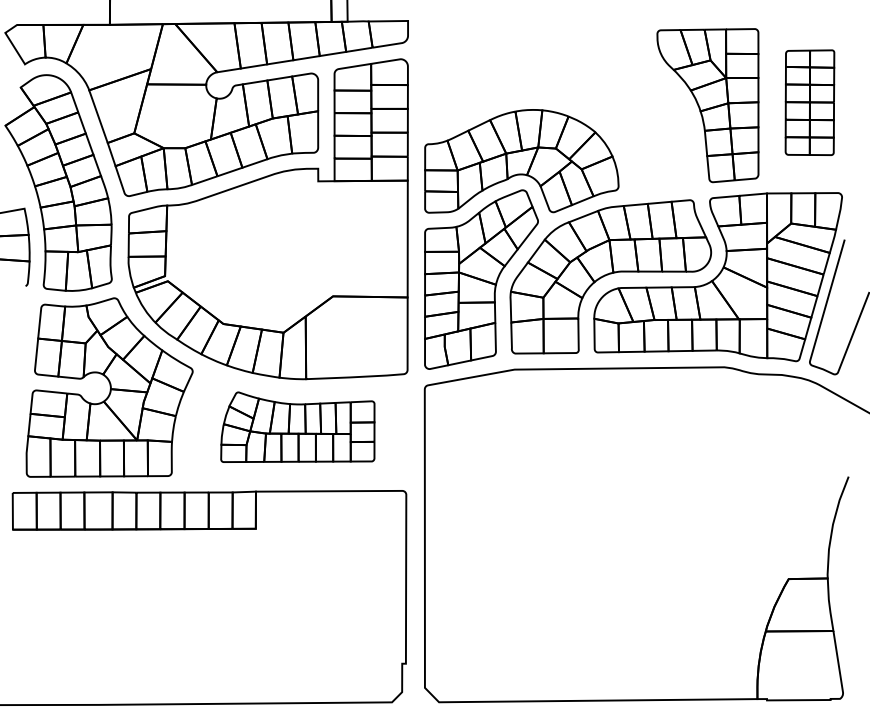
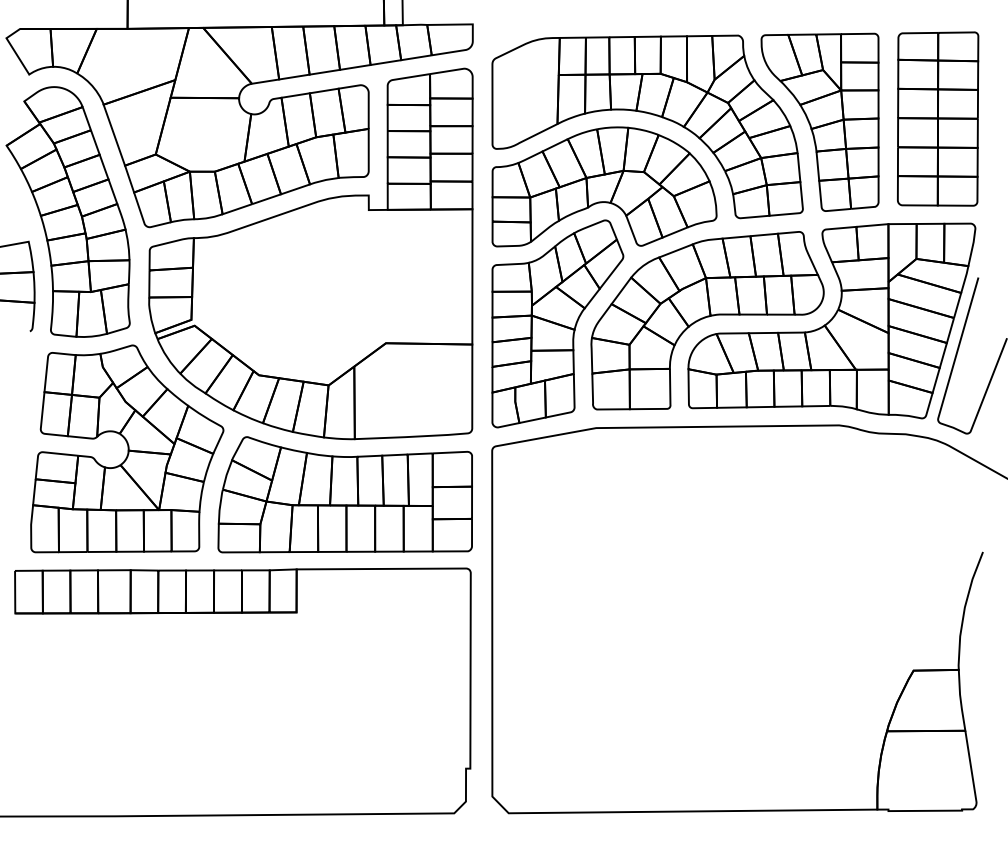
part: (563, 99) -> (652, 115), added
part: (810, 102) -> (938, 118), size x1.43
part: (297, 426) -> (344, 494), size x1.43

